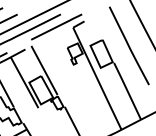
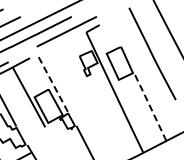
line: (44, 70) -> (52, 82), solid -> dashed
line: (127, 91) -> (150, 107), solid -> dashed

